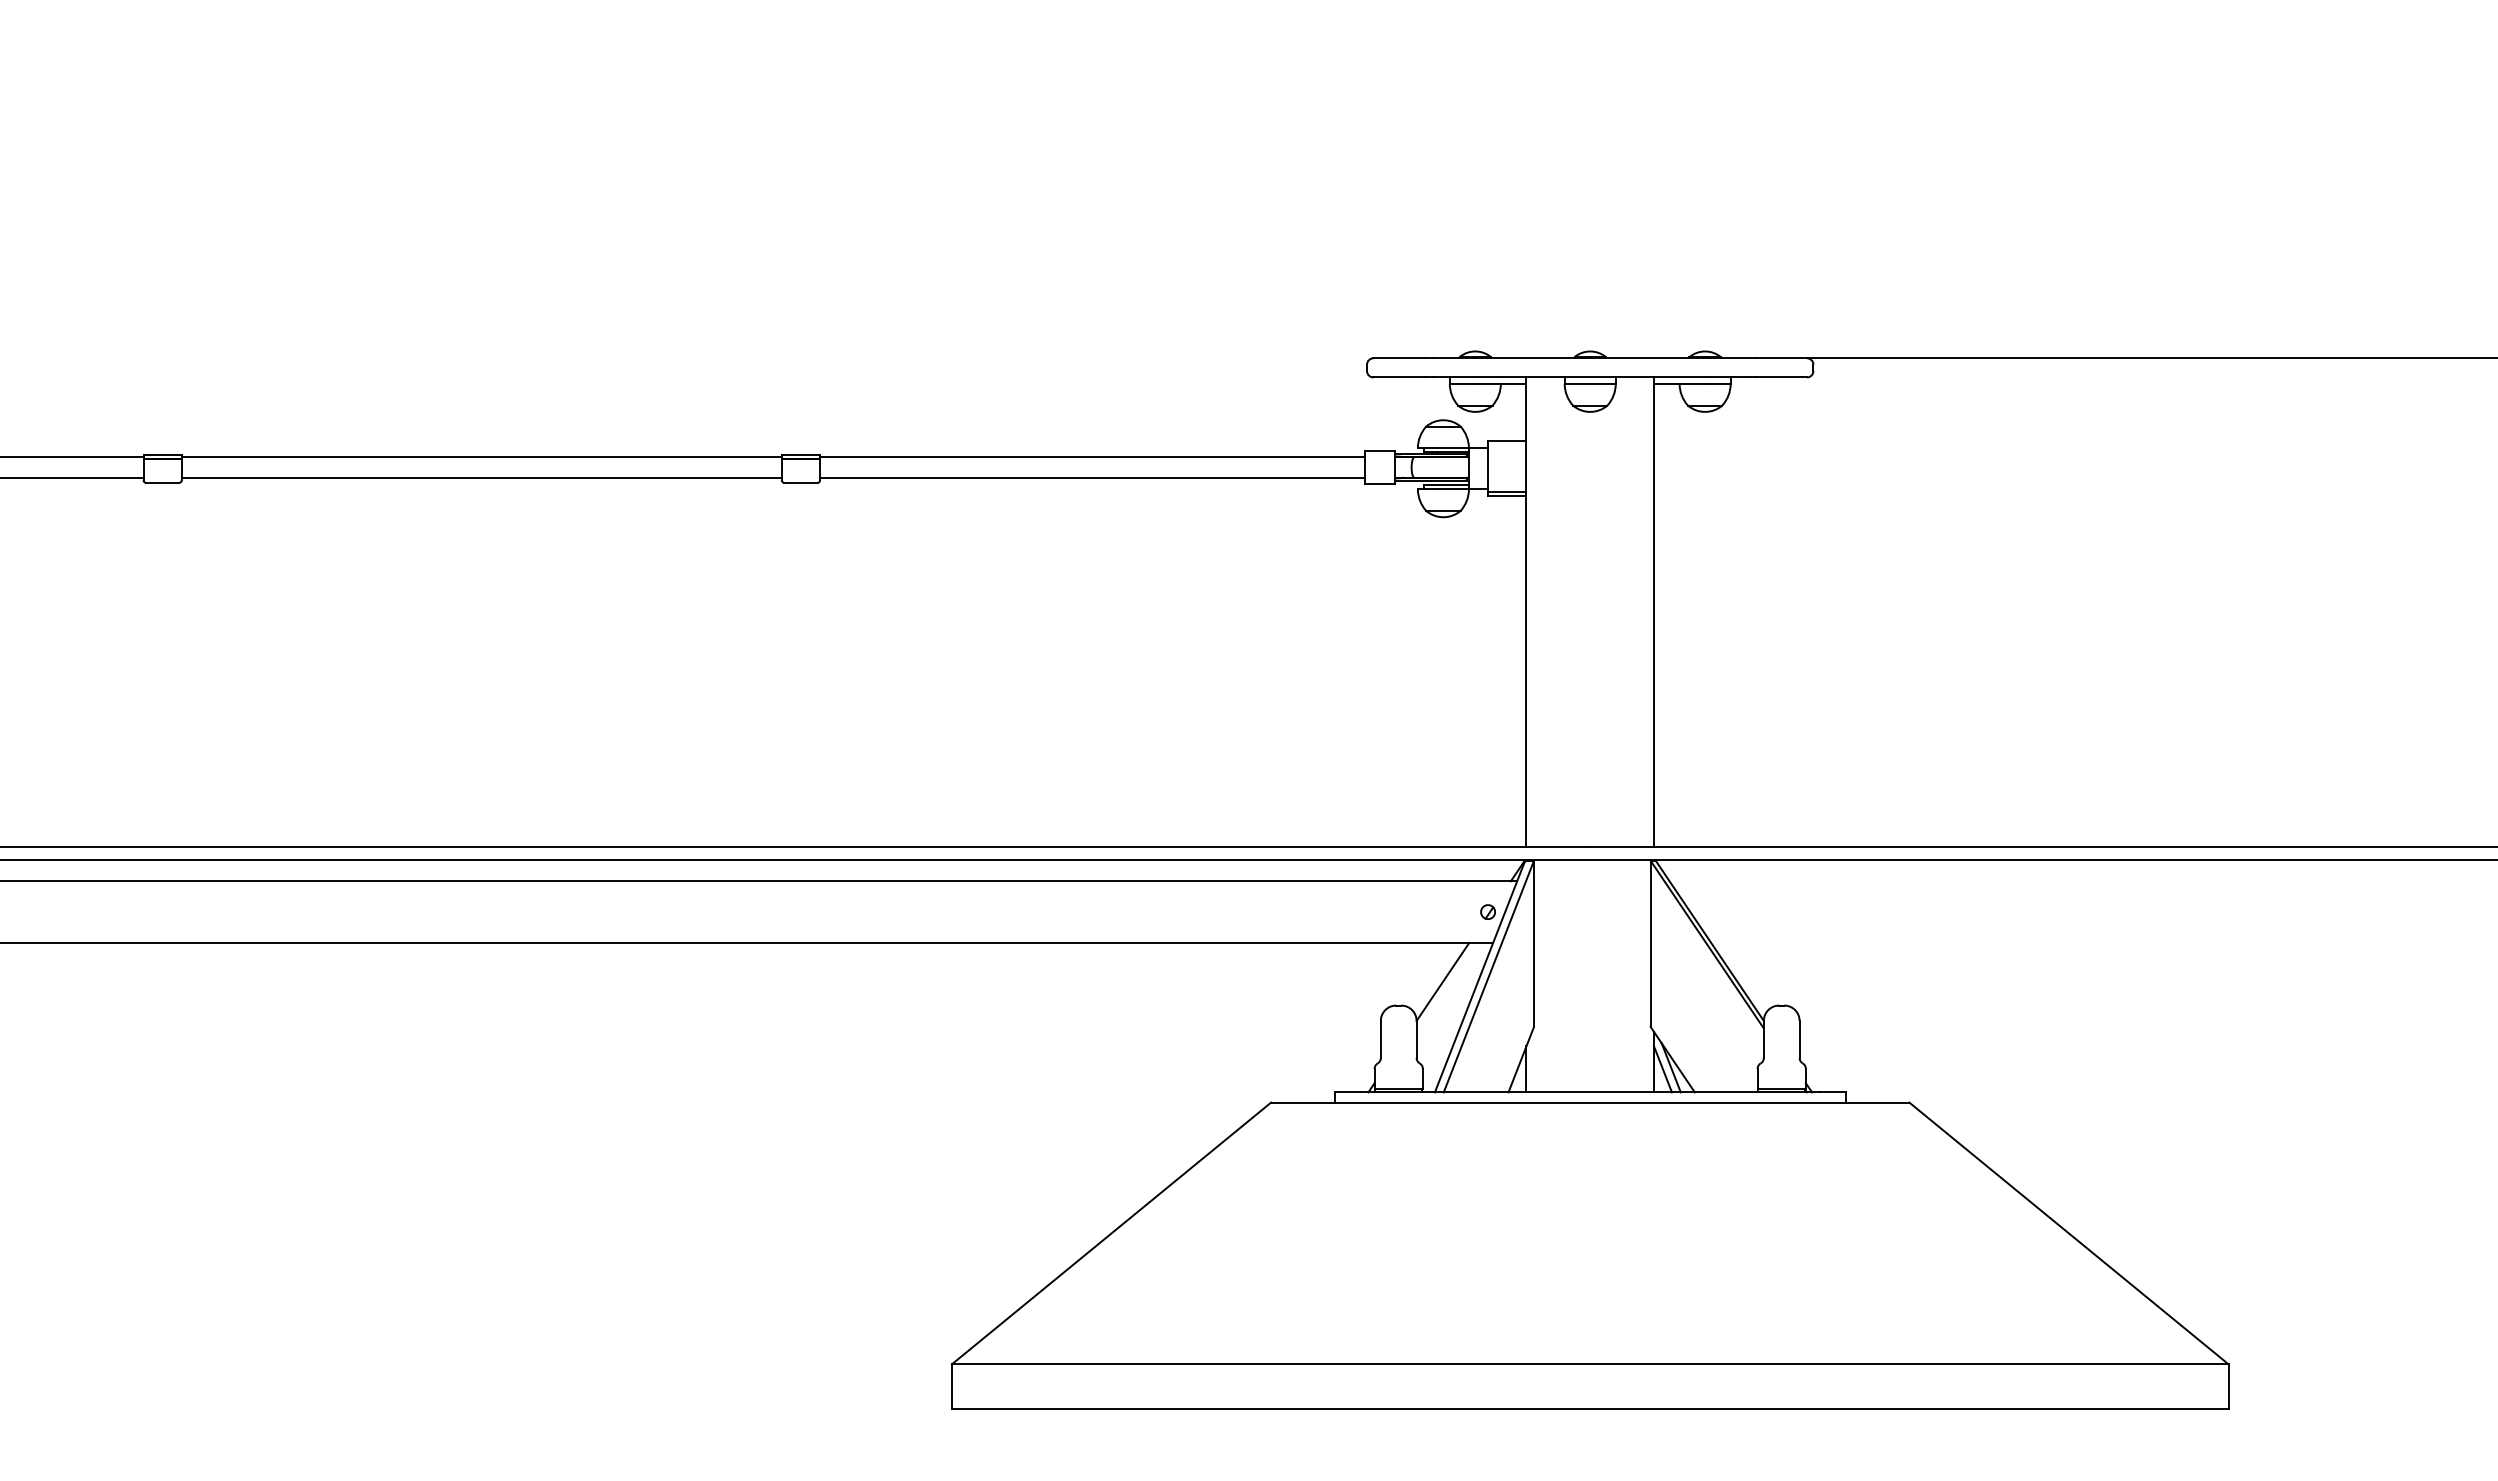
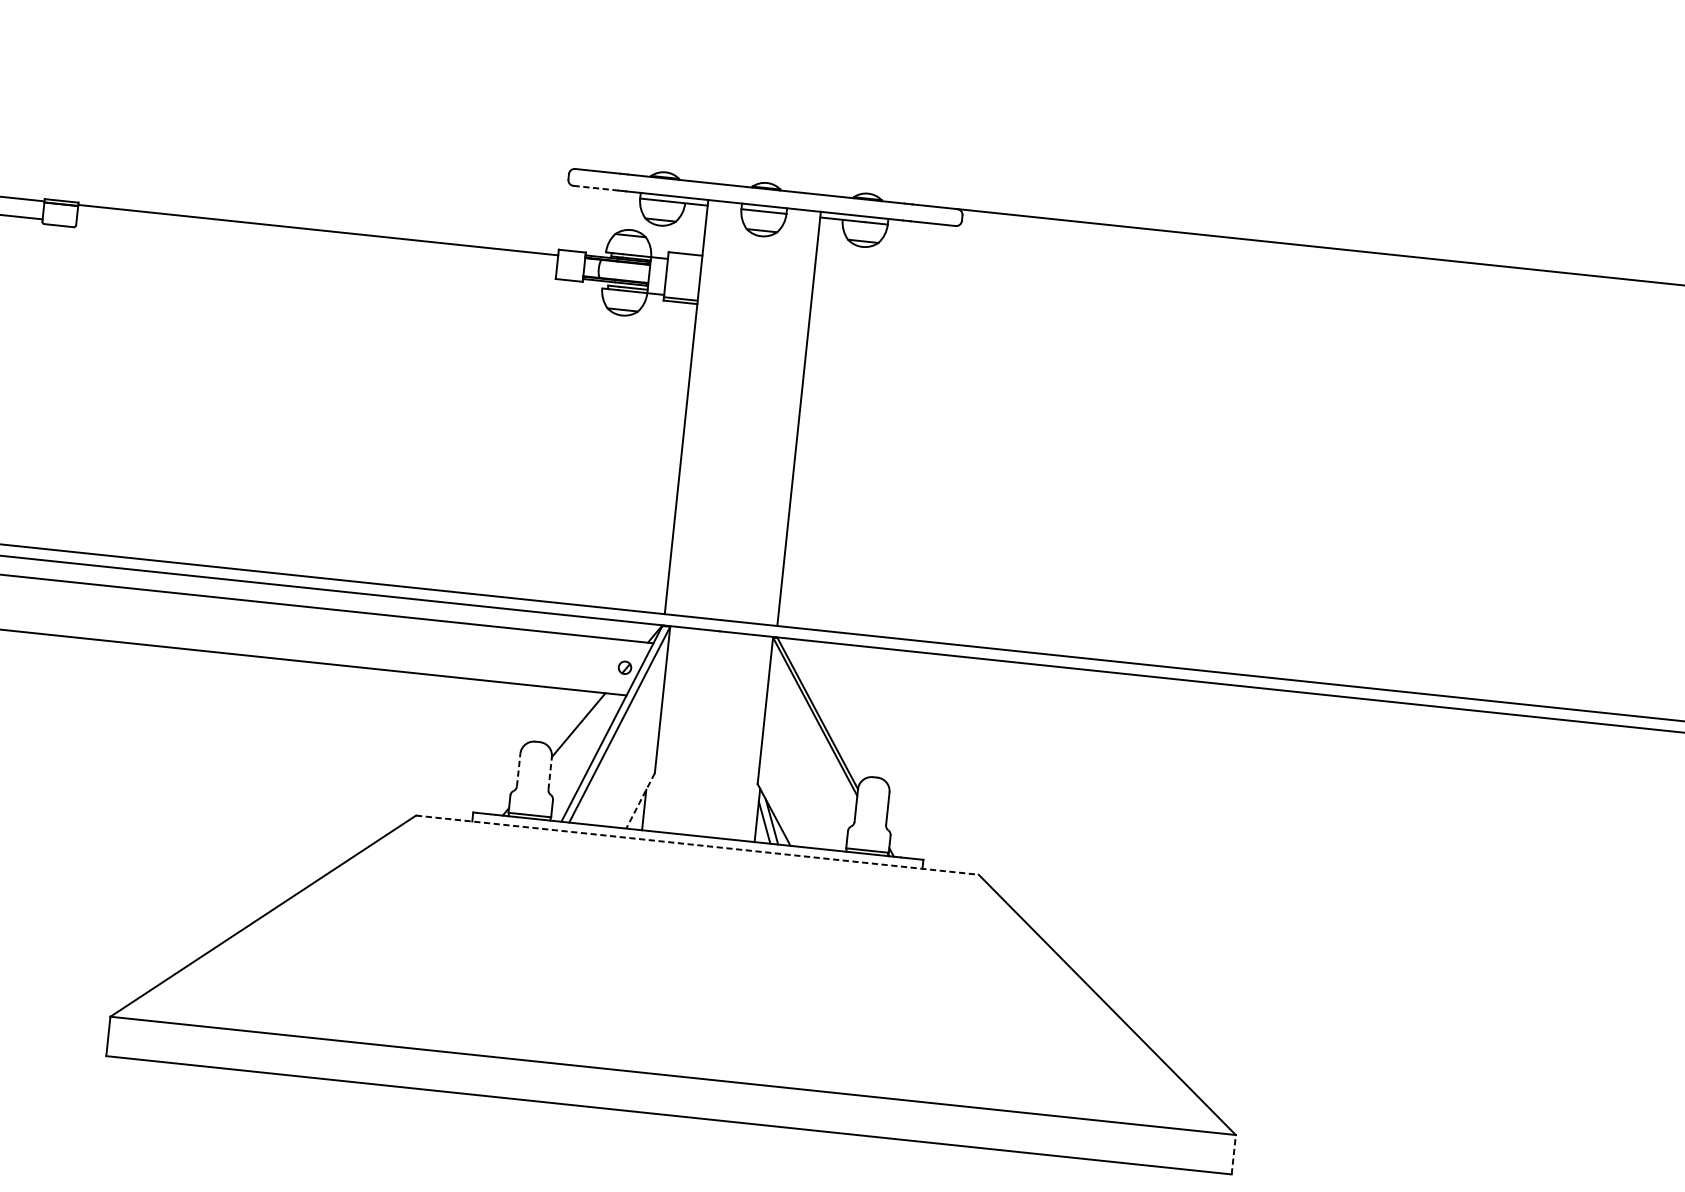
line: (1399, 377) -> (596, 188), solid -> dashed
line: (1092, 477) -> (316, 248), removed
line: (1380, 1039) -> (518, 770), solid -> dashed
line: (1416, 1039) -> (550, 773), solid -> dashed
line: (1521, 1060) -> (640, 801), solid -> dashed
line: (1590, 1102) -> (697, 845), solid -> dashed
line: (2228, 1386) -> (1233, 1154), solid -> dashed

